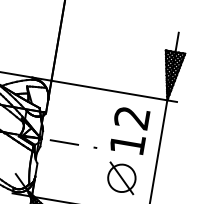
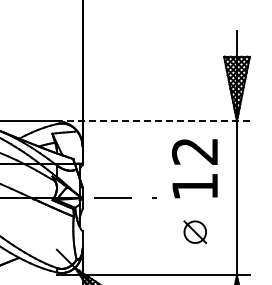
line: (103, 89) -> (152, 121), solid -> dashed
part: (122, 178) -> (195, 232), size x0.6

